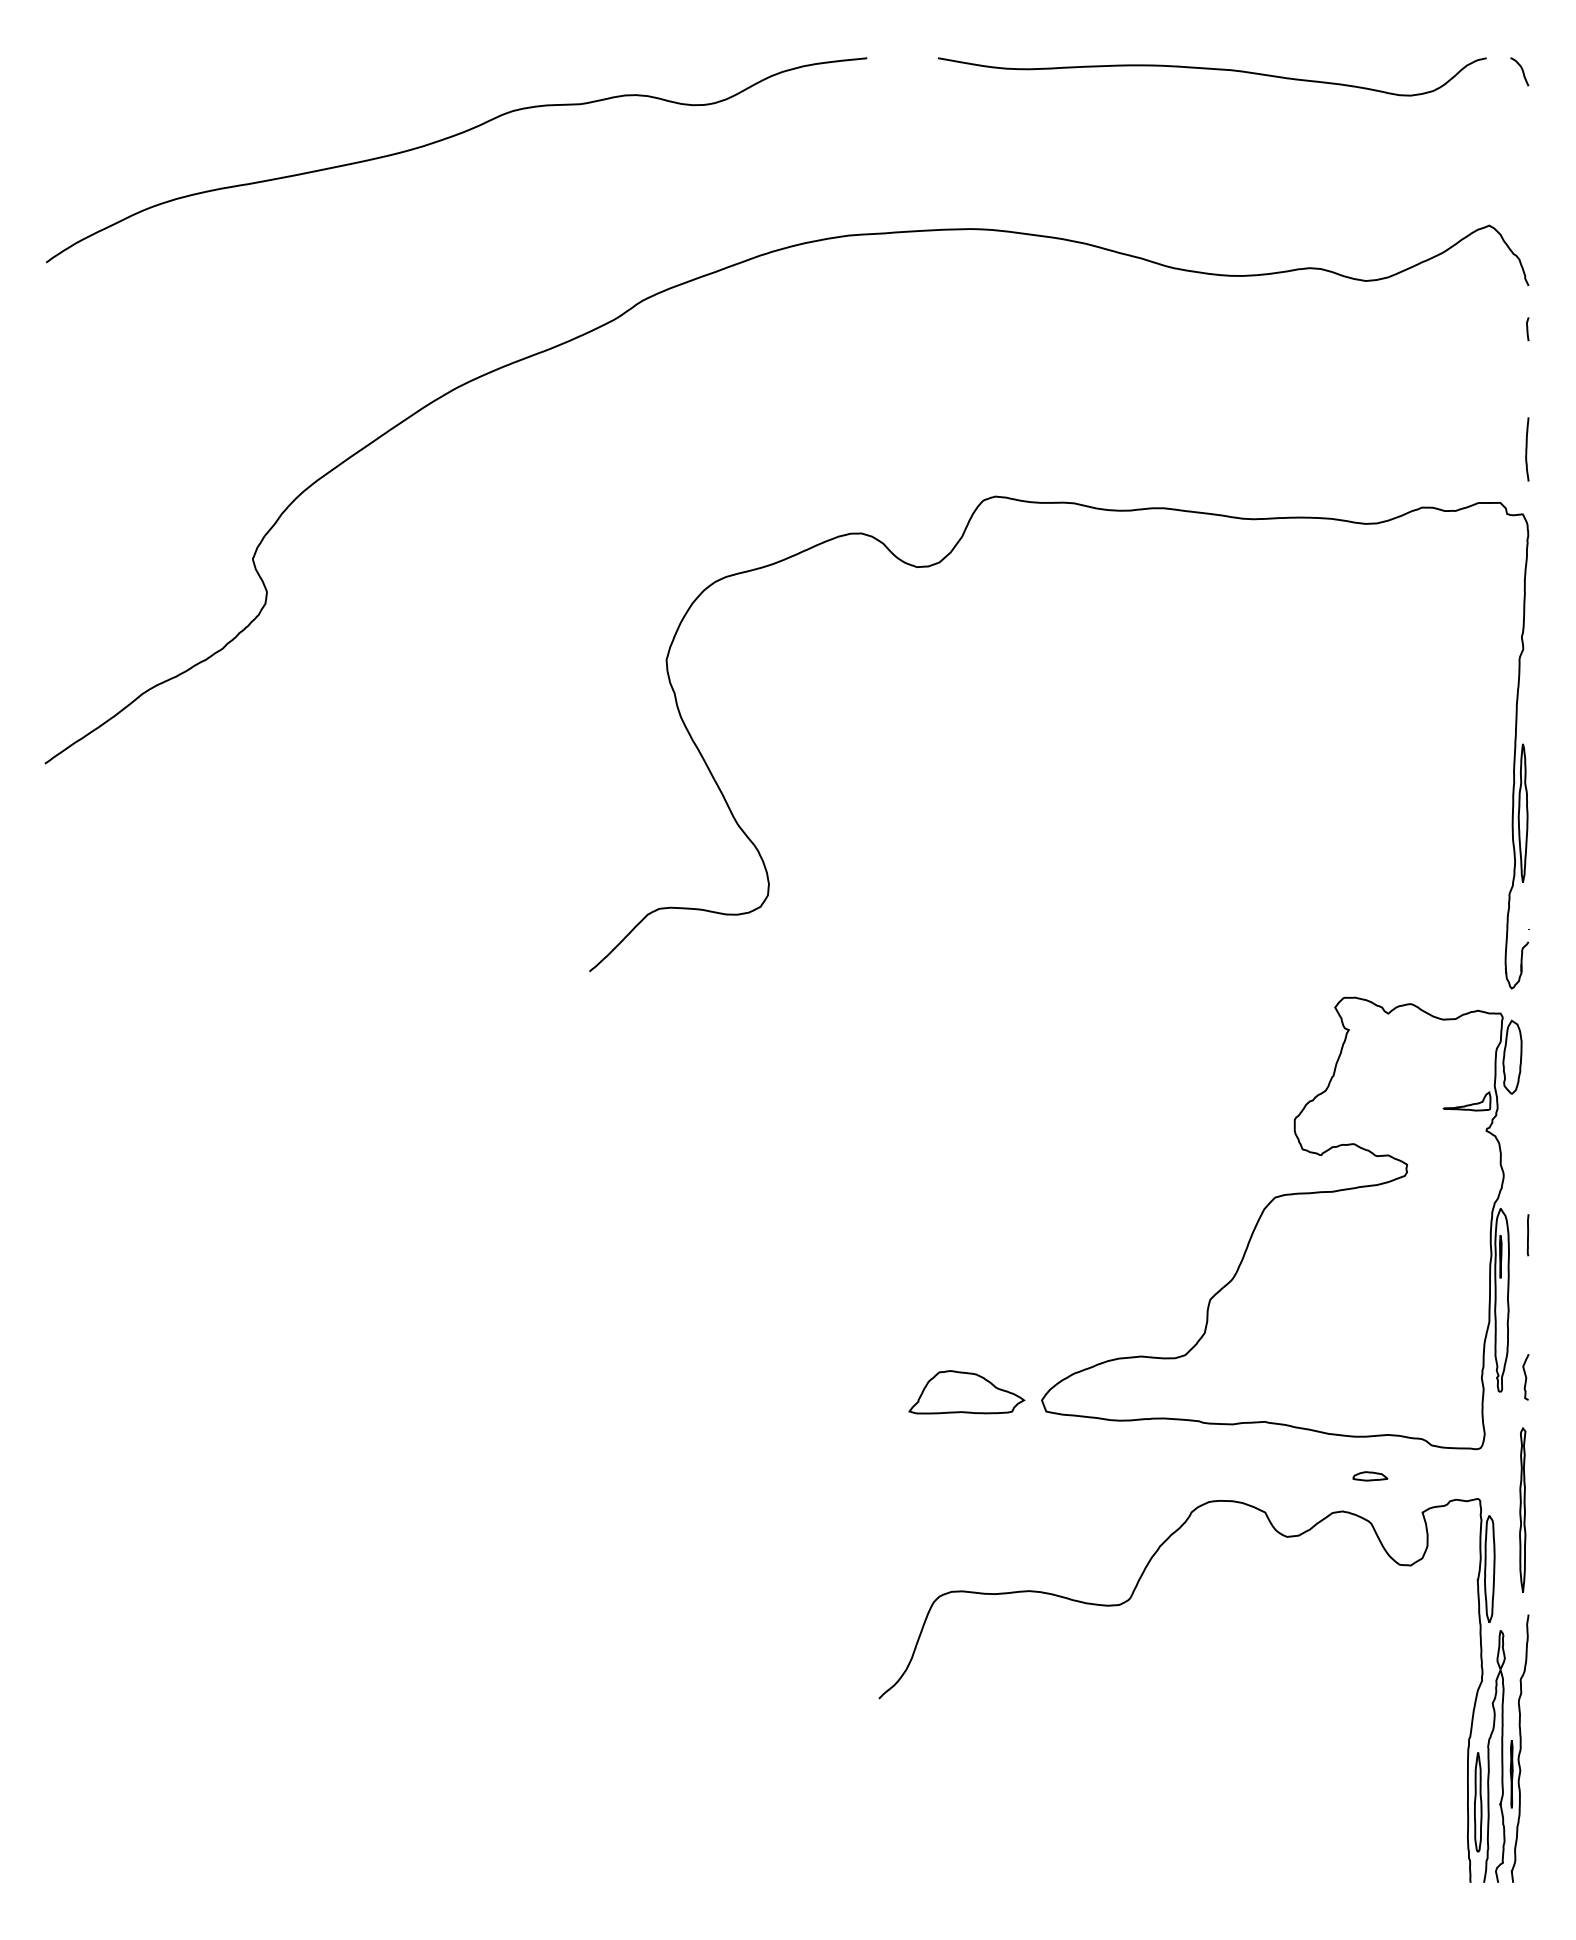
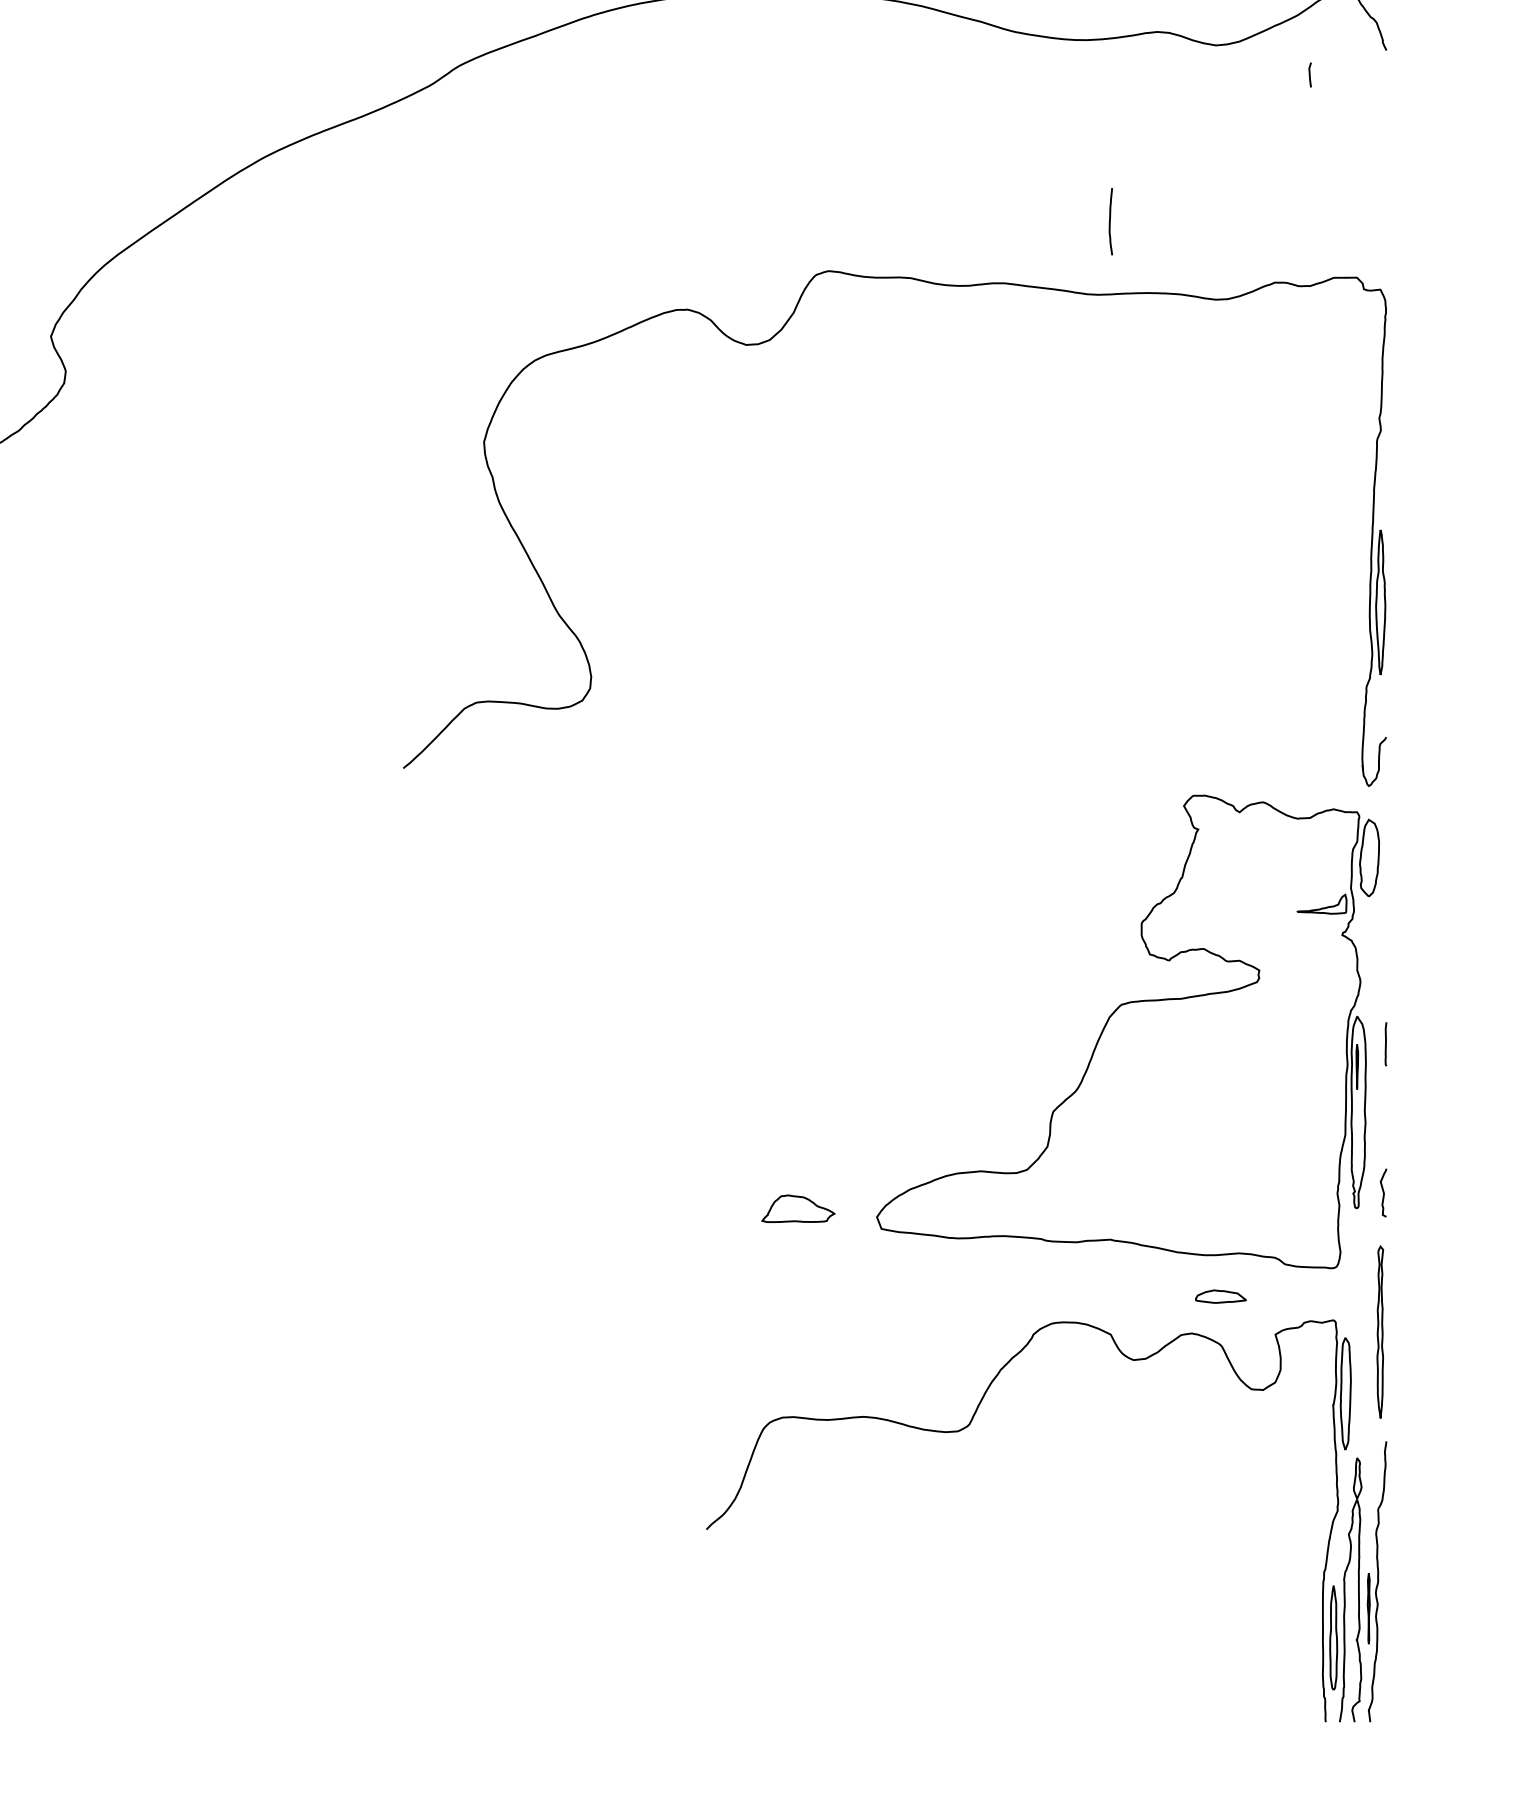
curve: (1527, 329) -> (1309, 75), moved
curve: (1527, 449) -> (1111, 221), moved
part: (966, 1392) -> (798, 1208), size x0.6
part: (1370, 1476) -> (1220, 1296), size x1.4

